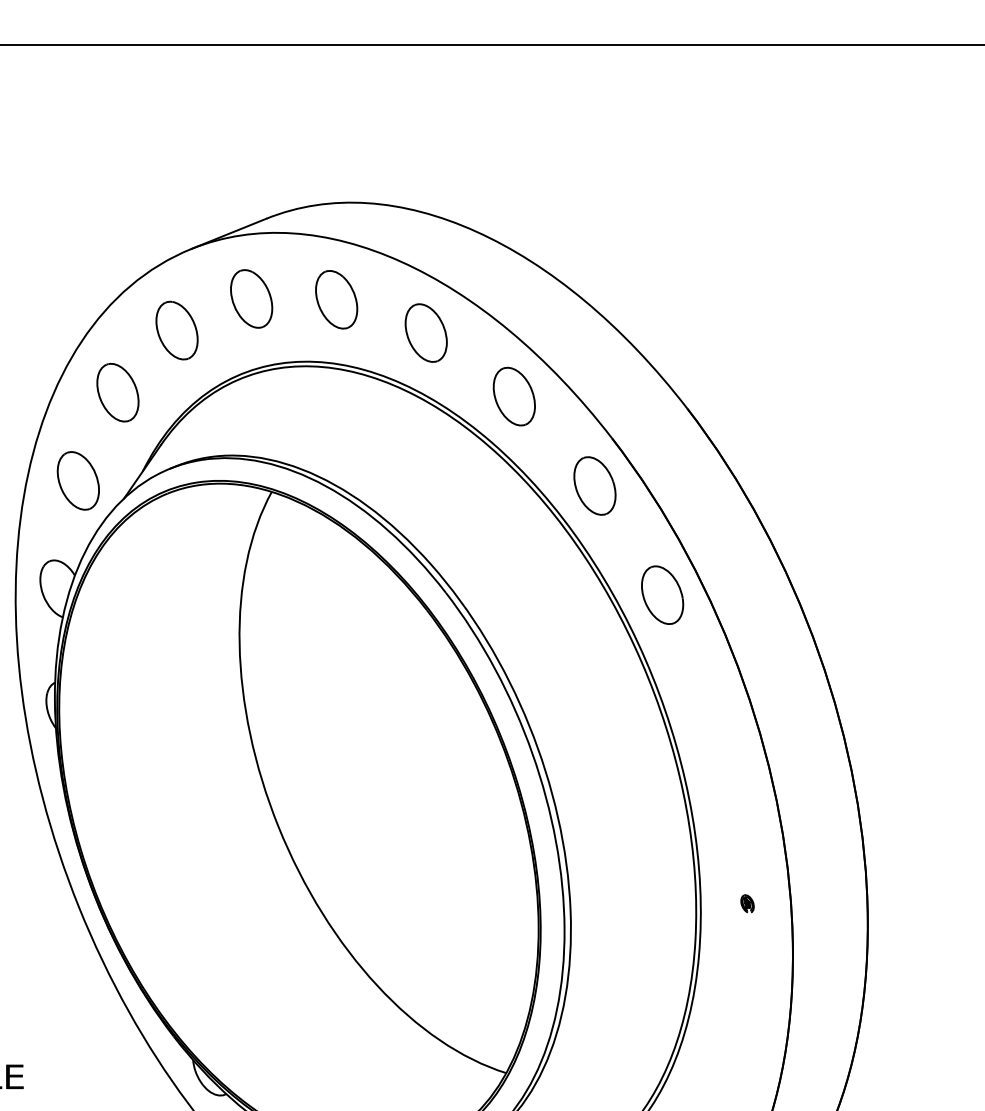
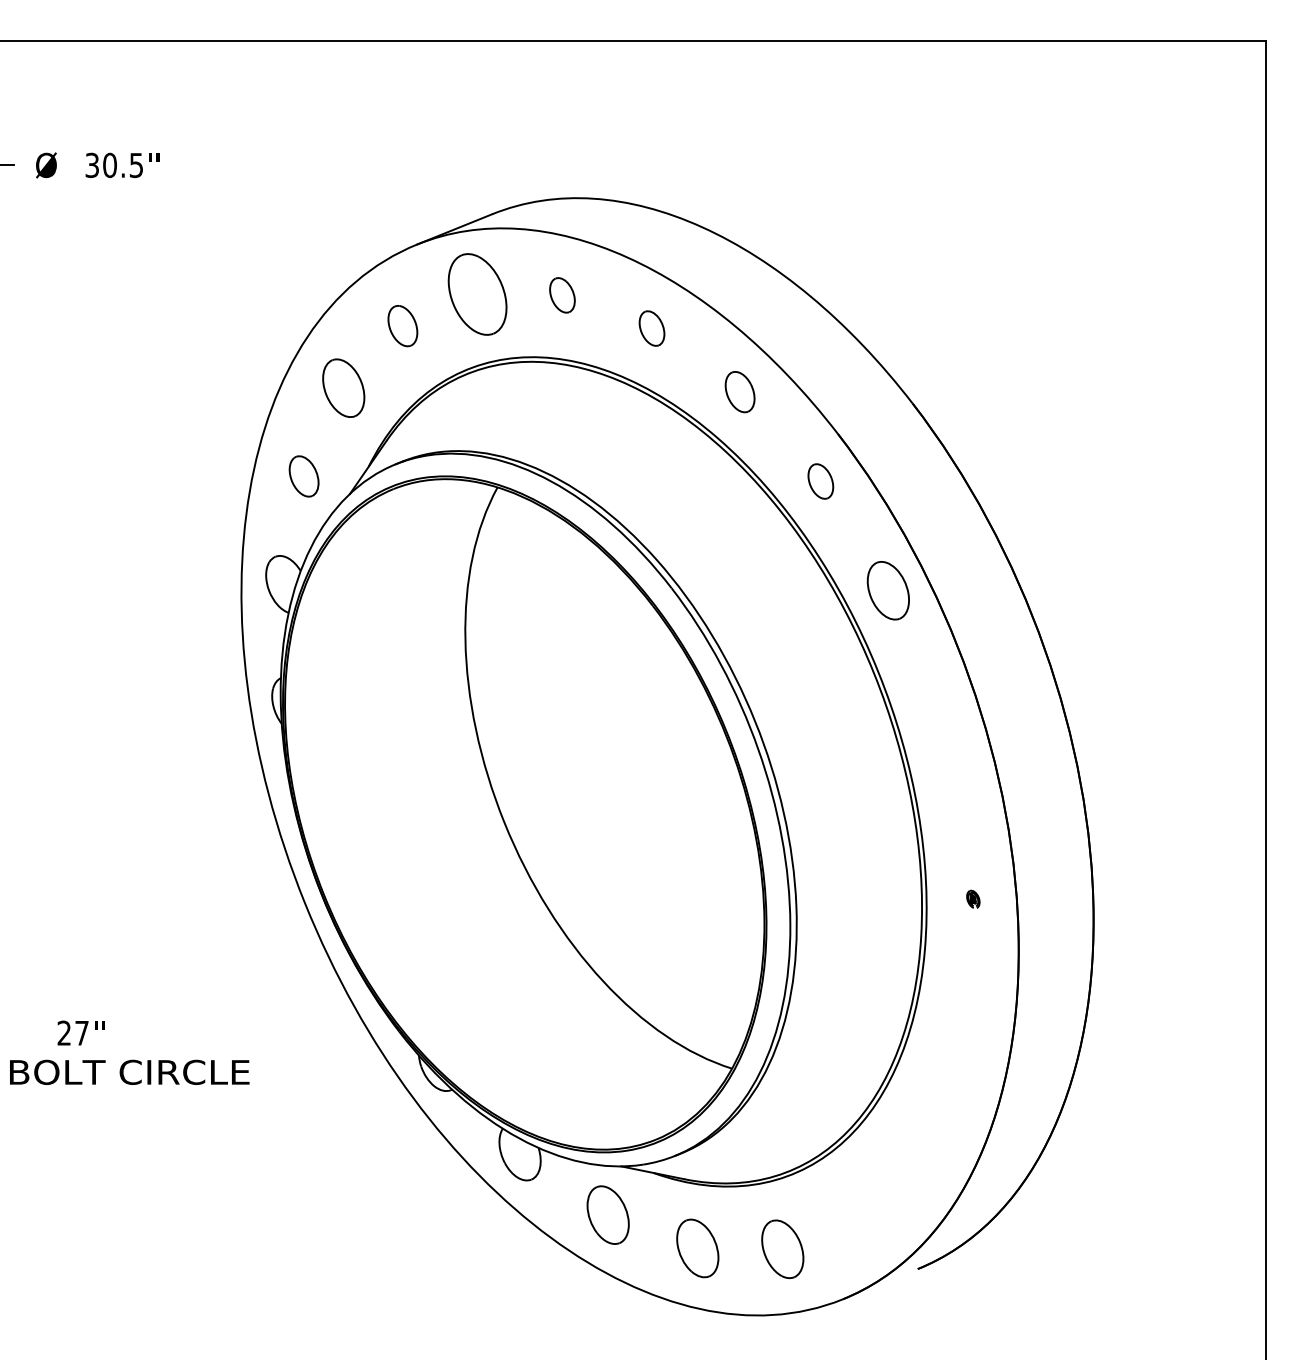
part: (250, 298) -> (476, 294), size x1.4
part: (336, 299) -> (562, 295), size x0.6
part: (176, 329) -> (402, 325), size x0.7
part: (425, 332) -> (651, 328), size x0.6
part: (513, 395) -> (739, 391), size x0.7
part: (77, 480) -> (303, 476), size x0.7
part: (594, 485) -> (820, 481), size x0.6

